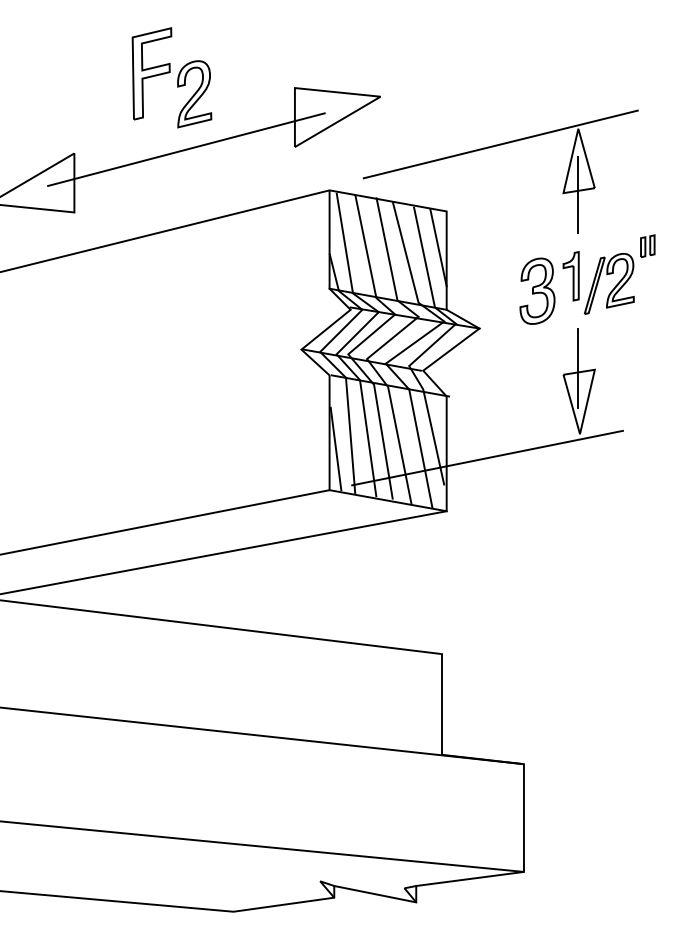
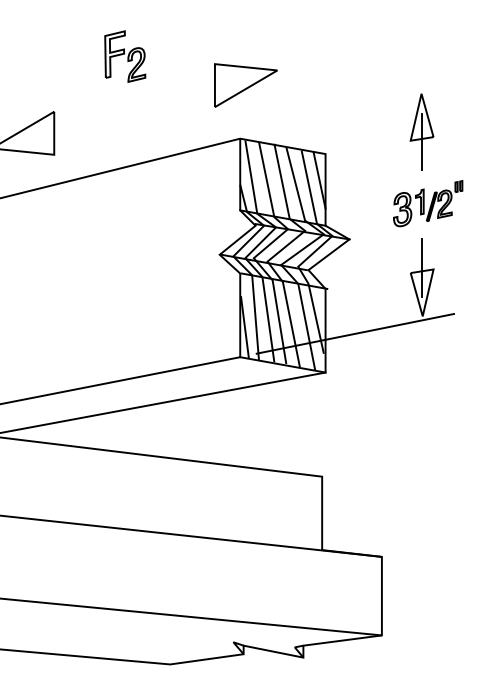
part: (170, 77) -> (124, 56), size x0.7
line: (500, 143) -> (364, 104), removed
line: (185, 148) -> (135, 108), removed
part: (586, 279) -> (427, 203), size x0.7

